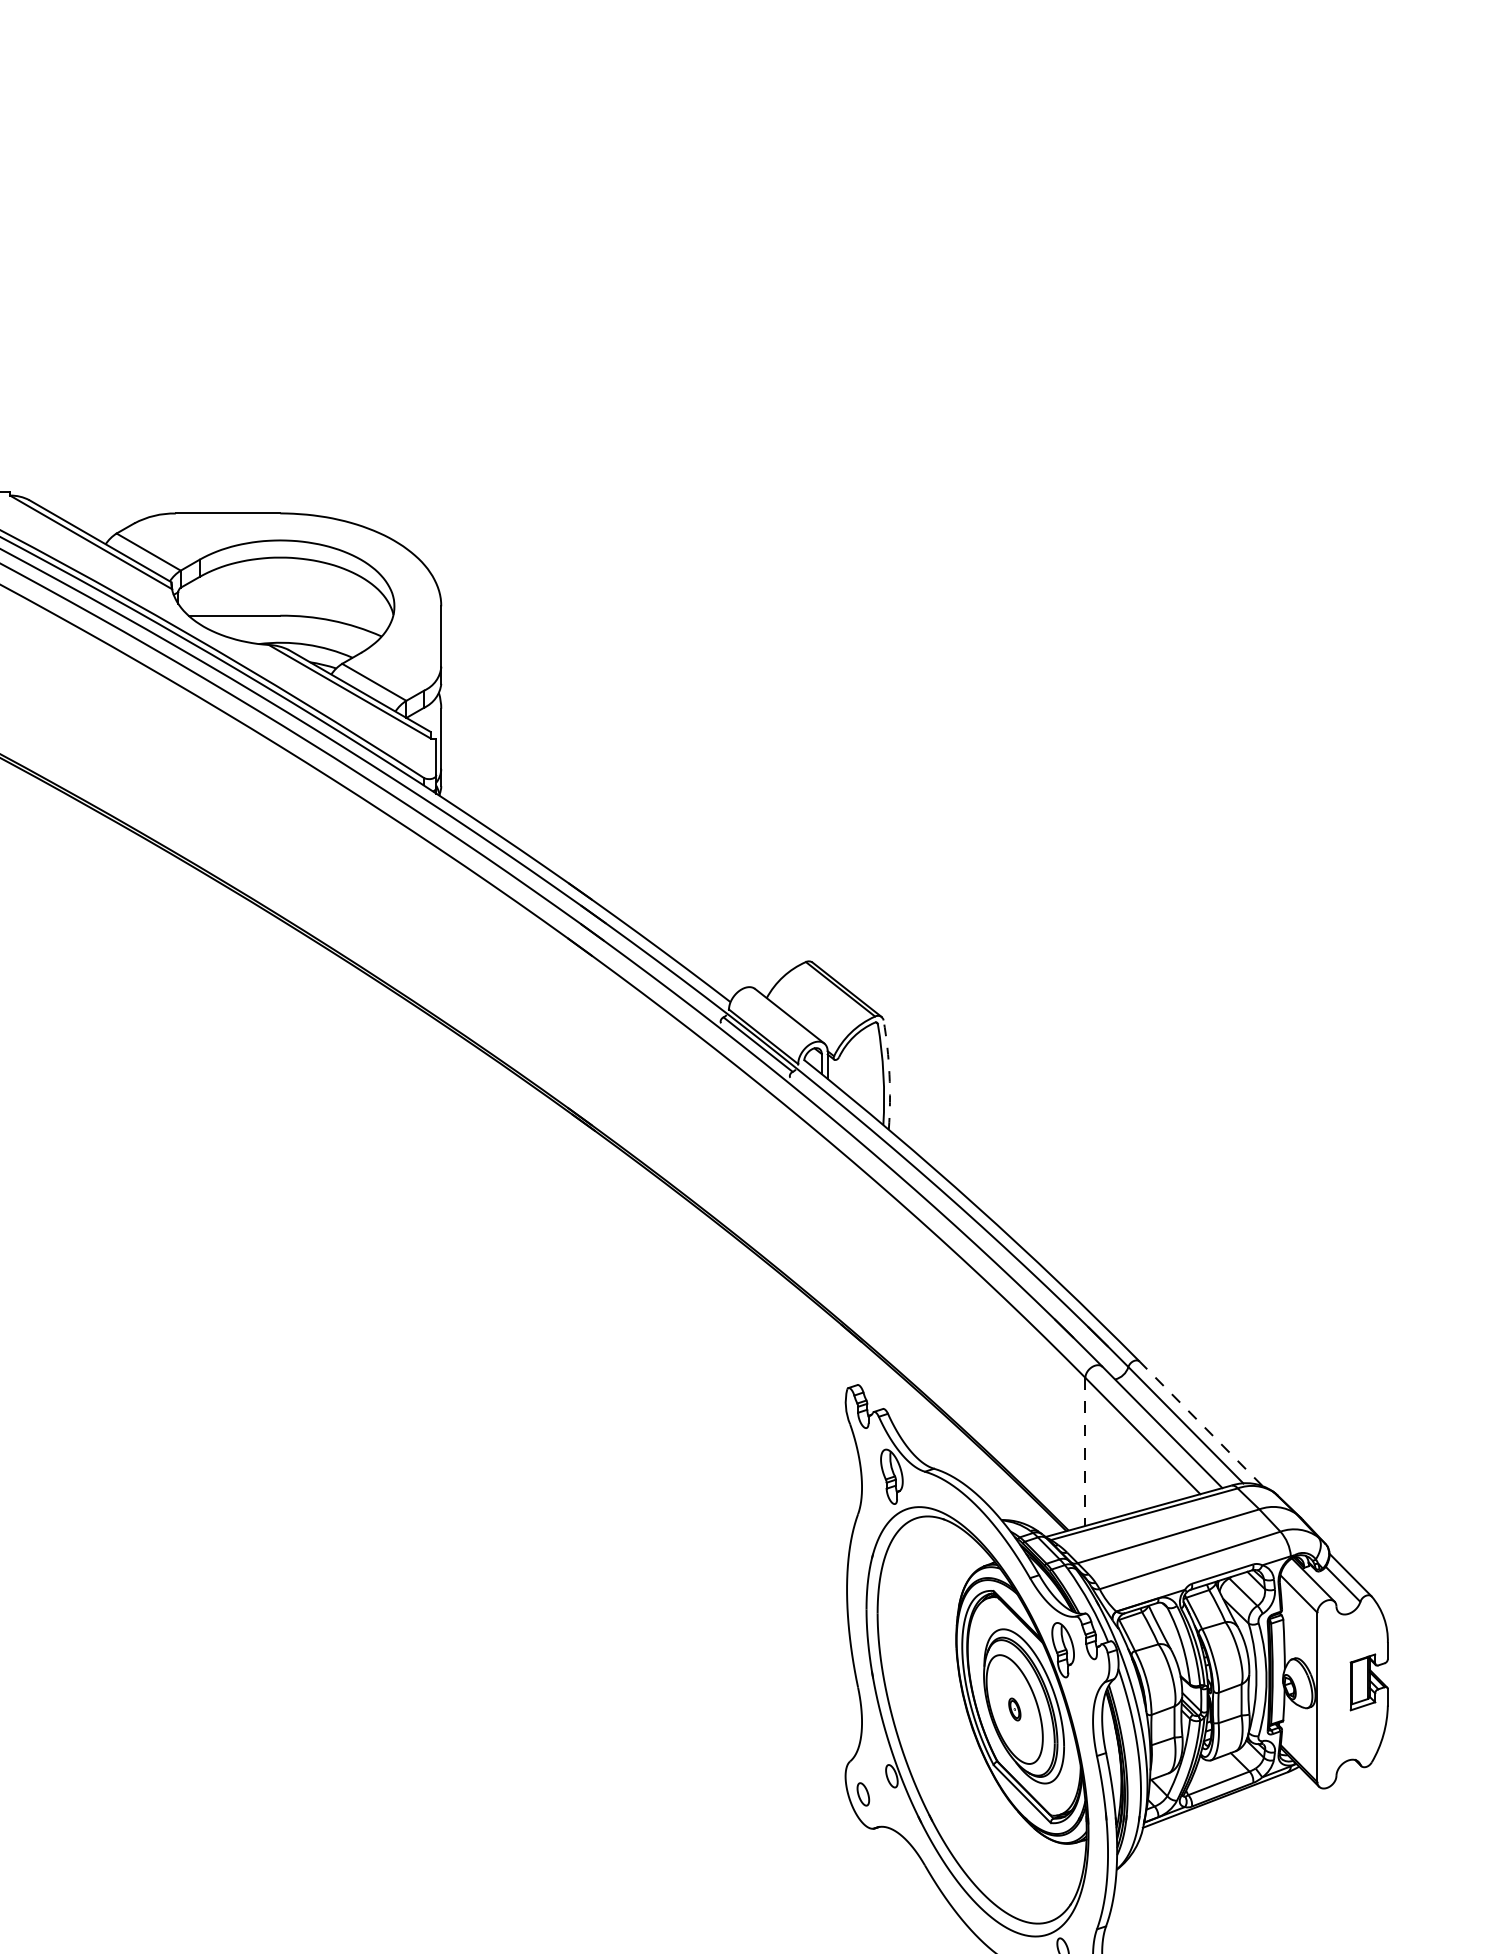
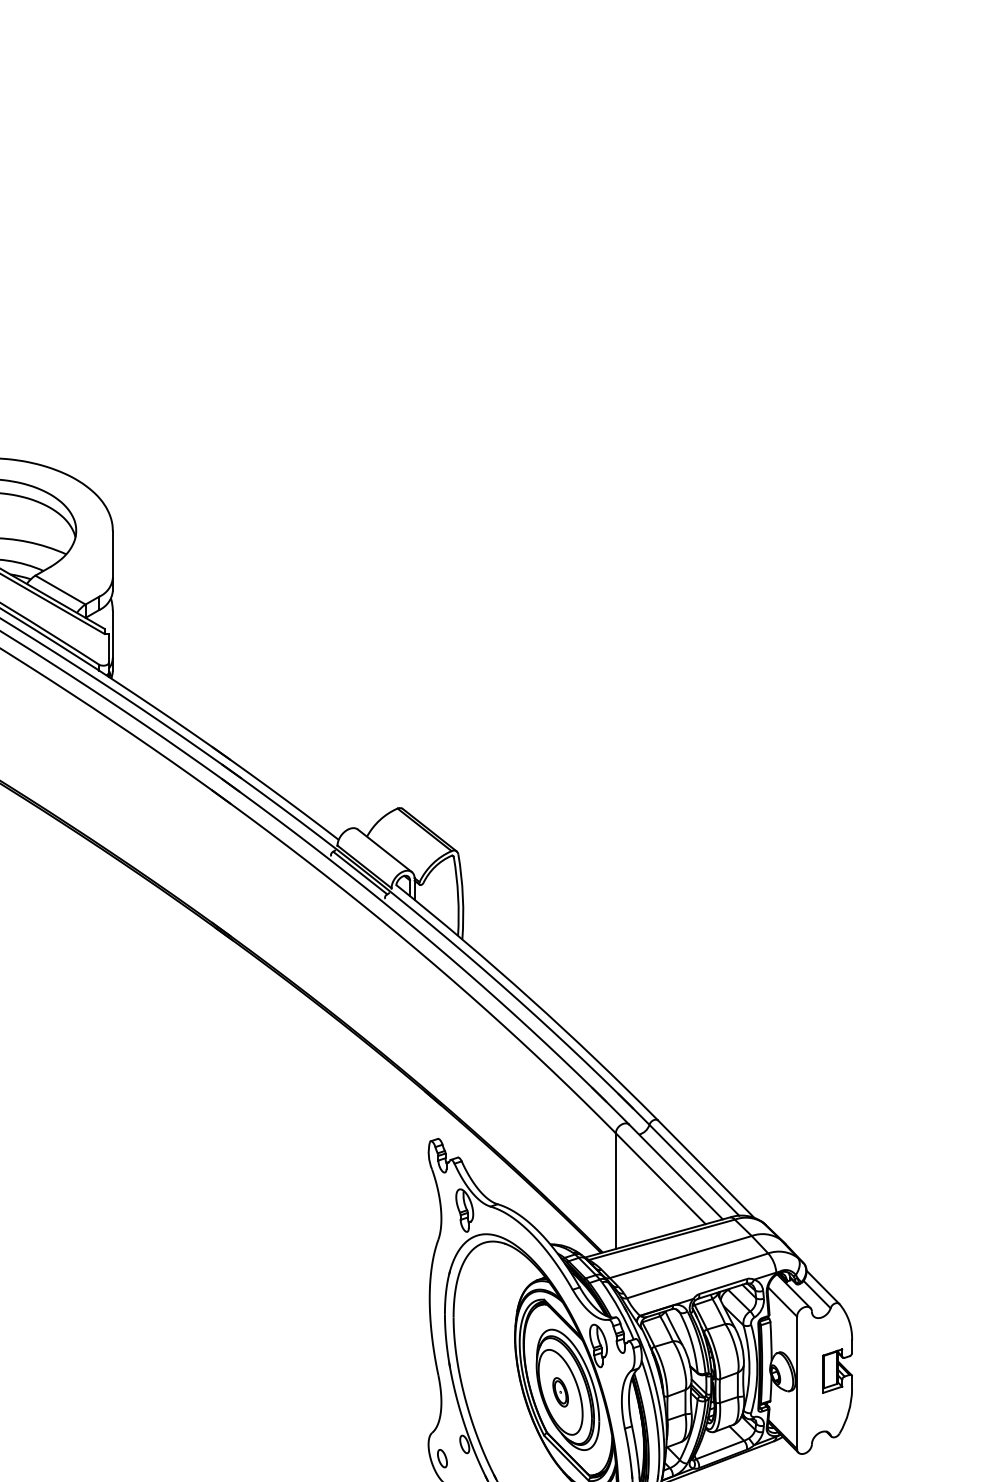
arc: (889, 1074) -> (462, 896), dashed -> solid
line: (1200, 1423) -> (705, 1168), dashed -> solid
line: (1085, 1452) -> (615, 1191), dashed -> solid
part: (1014, 1709) -> (560, 1392), size x1.67

